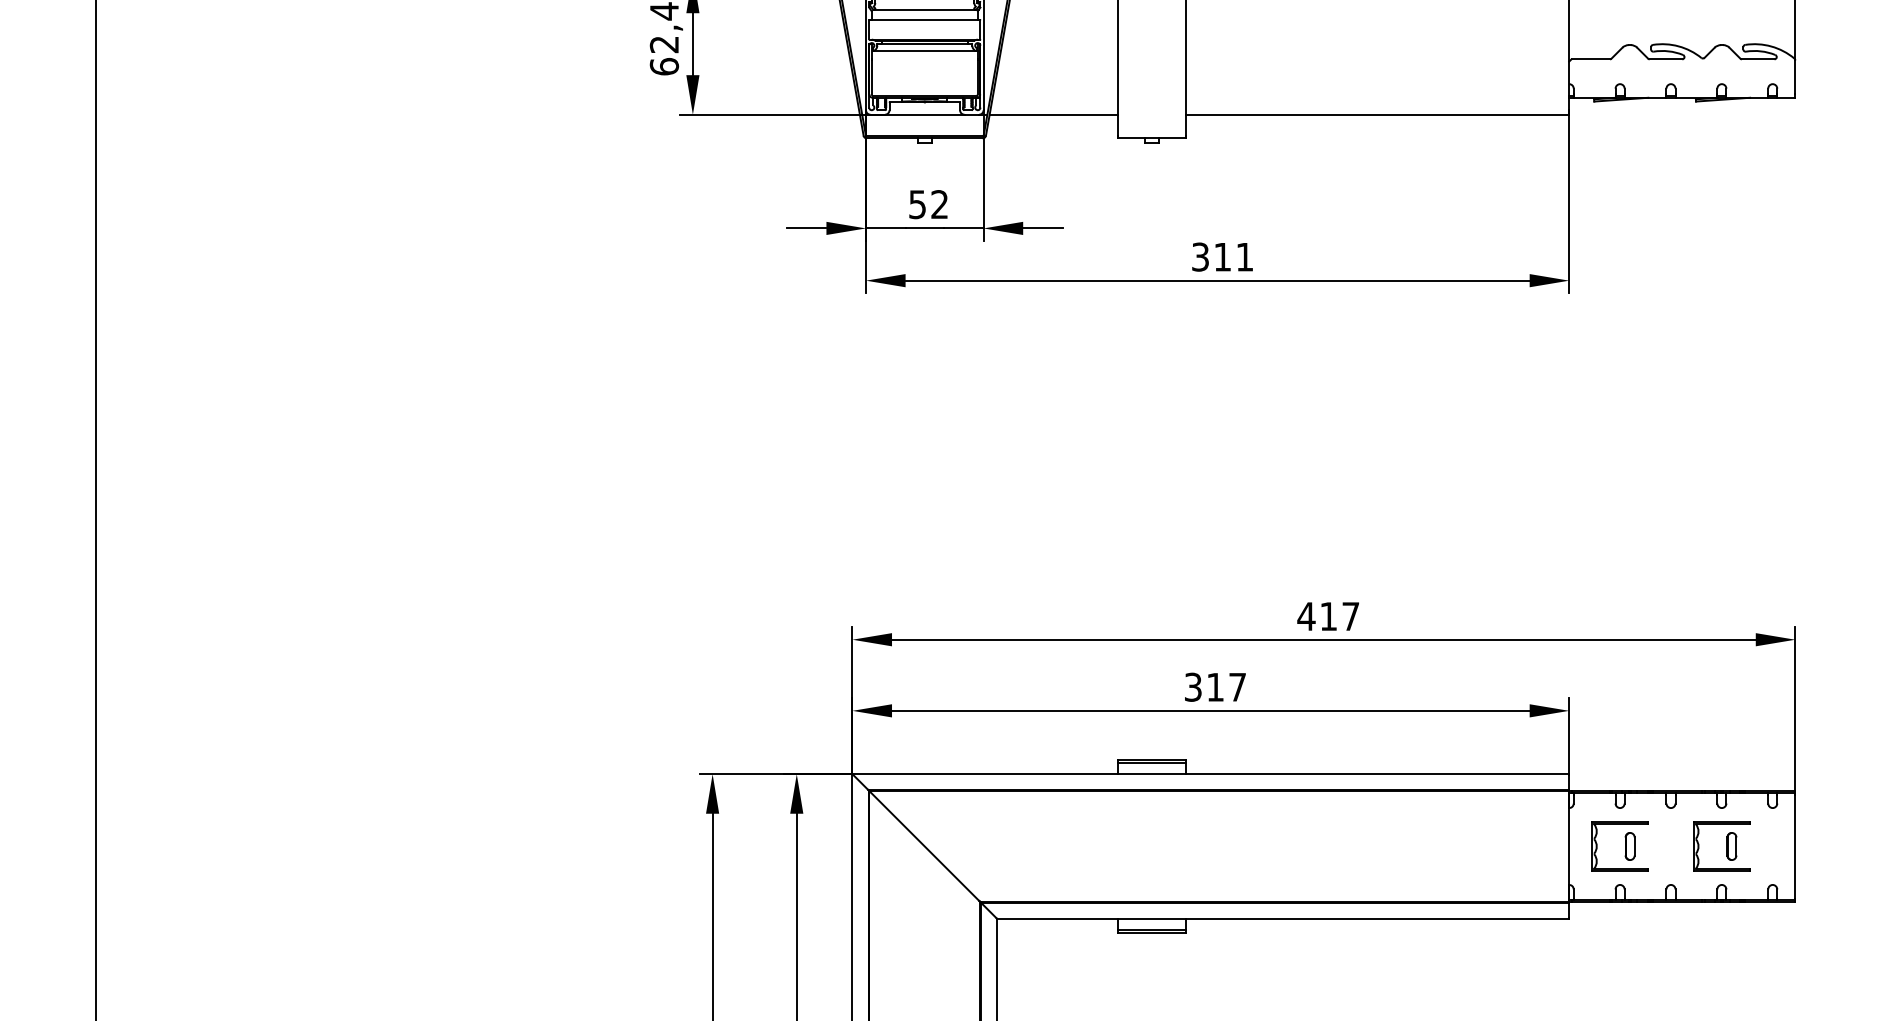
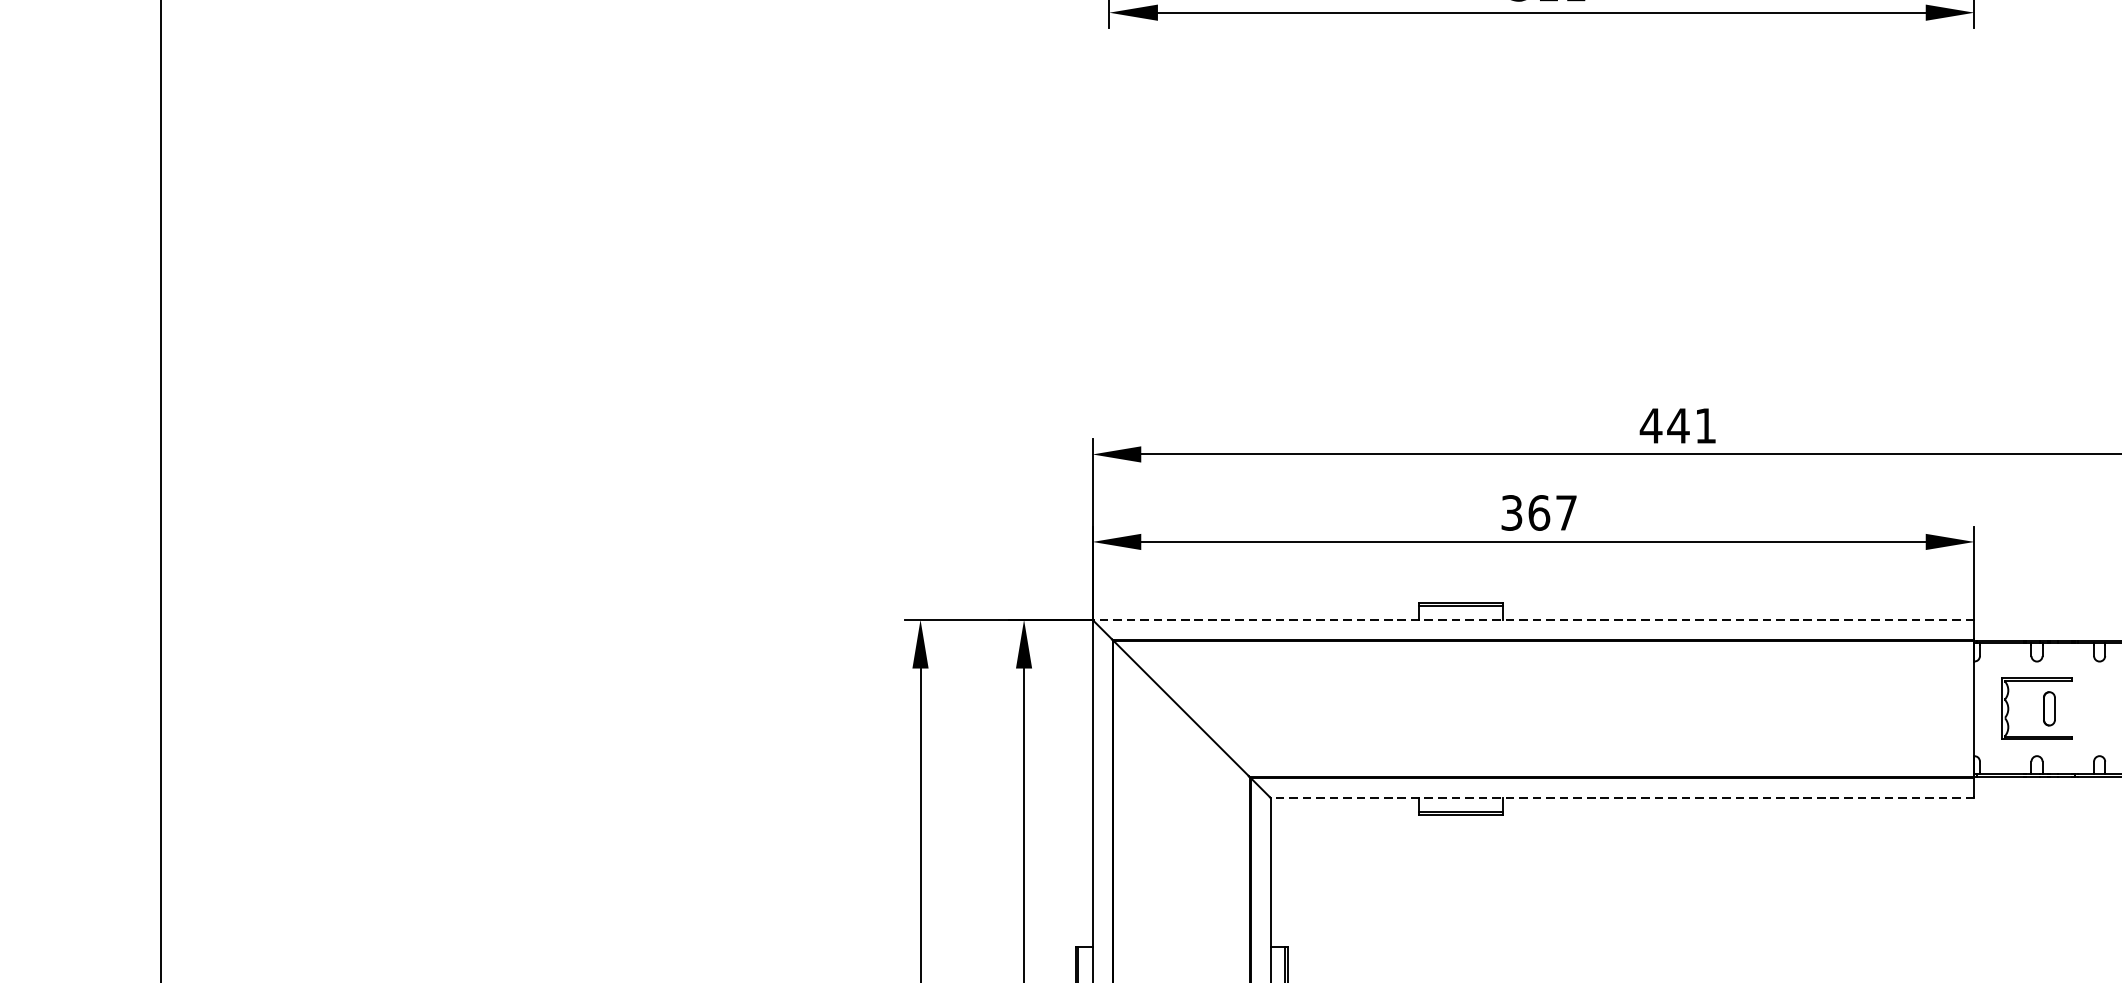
text: (1339, 616) -> (1691, 425), 417 -> 441
text: (1215, 686) -> (1539, 511), 317 -> 367
line: (1210, 774) -> (1533, 620), solid -> dashed
line: (1282, 918) -> (1621, 797), solid -> dashed

